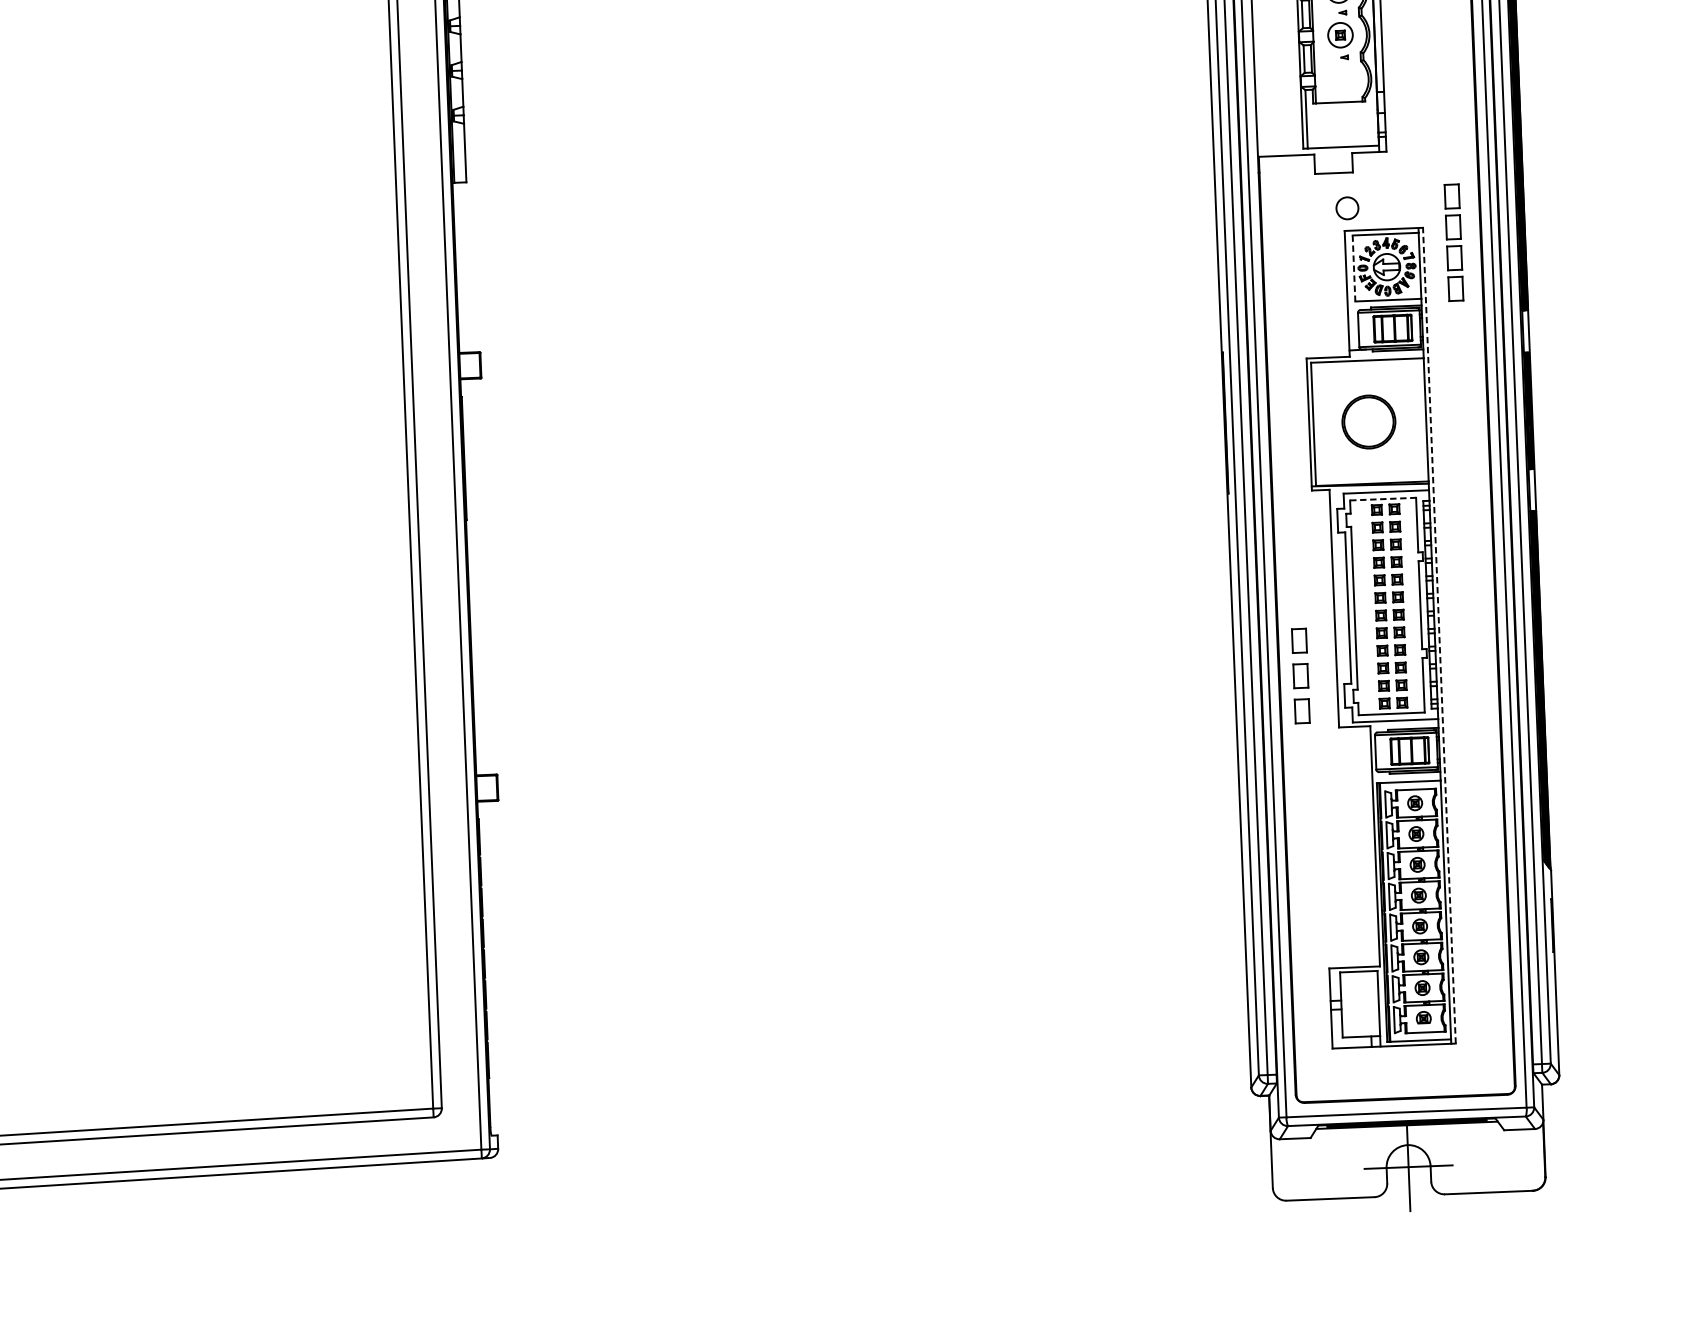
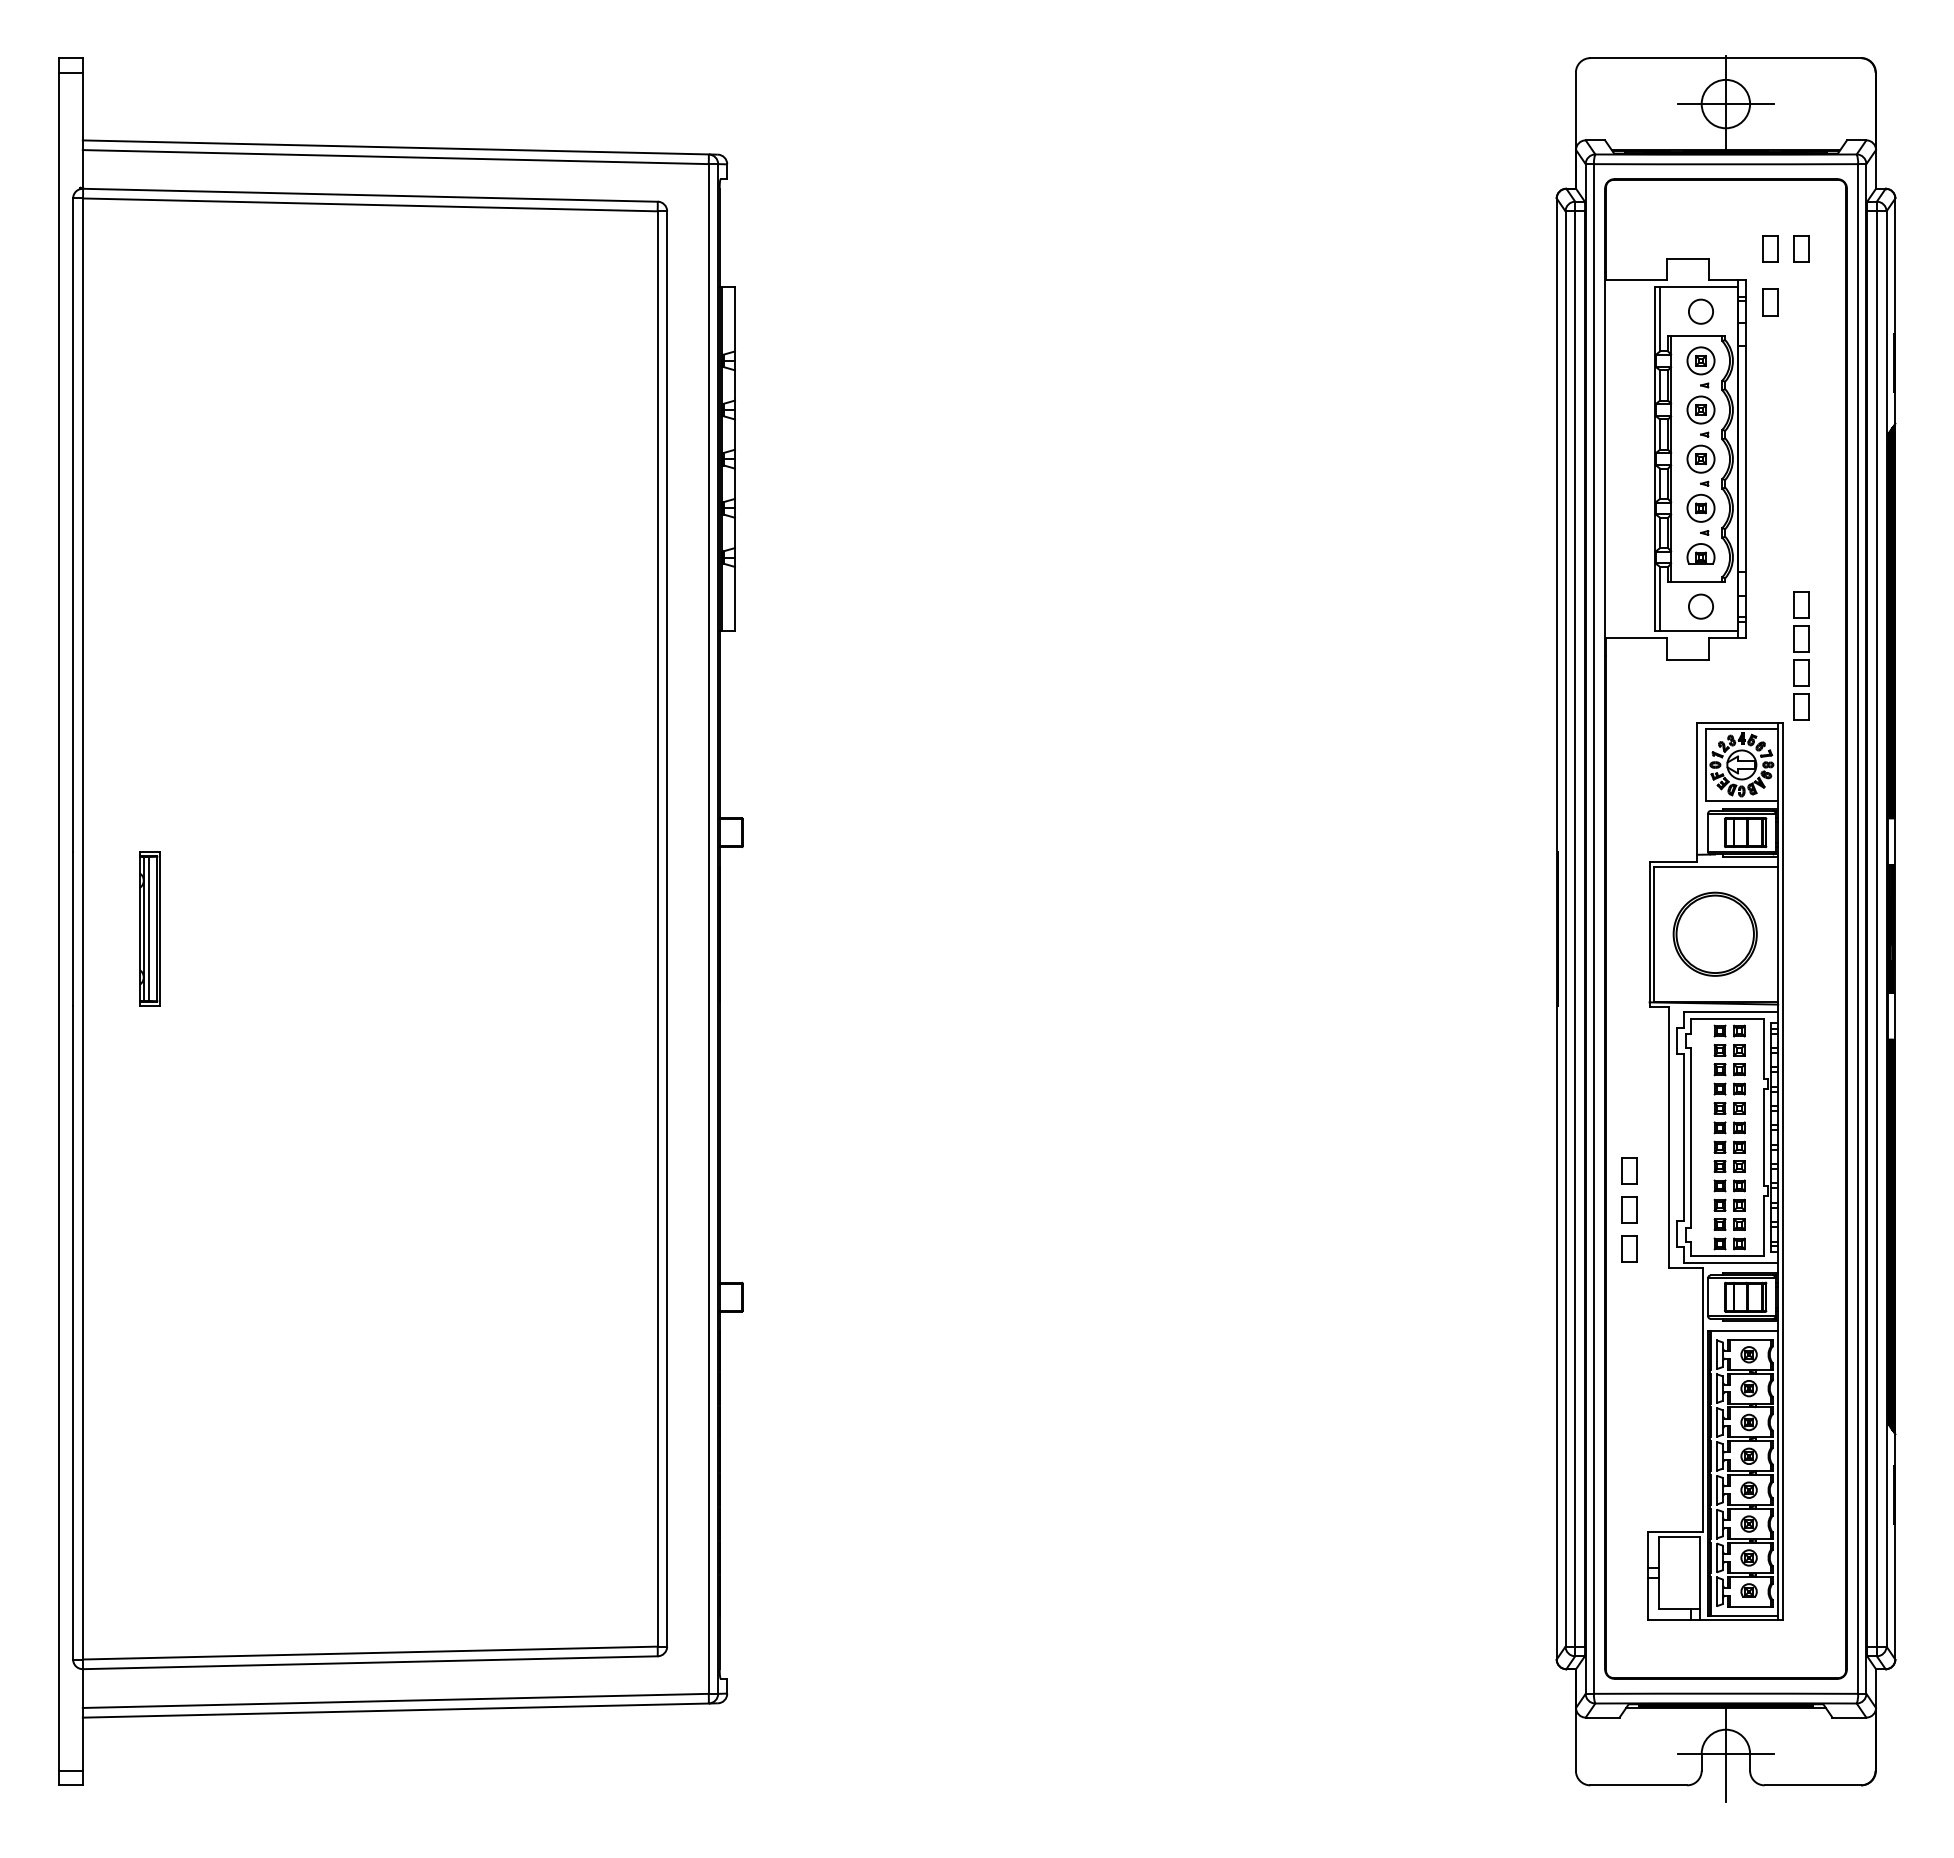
part: (1341, 76) -> (1700, 553), added
circle: (1346, 208) -> (1700, 606), moved
part: (1454, 242) -> (1801, 655), moved
line: (1353, 268) -> (1705, 765), dashed -> solid
part: (1368, 421) -> (1714, 933), size x1.43
line: (1383, 499) -> (1727, 1019), dashed -> solid
line: (1439, 635) -> (1783, 1171), dashed -> solid

